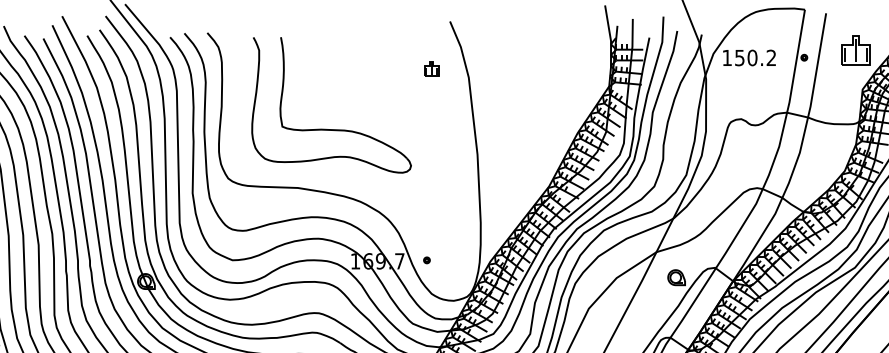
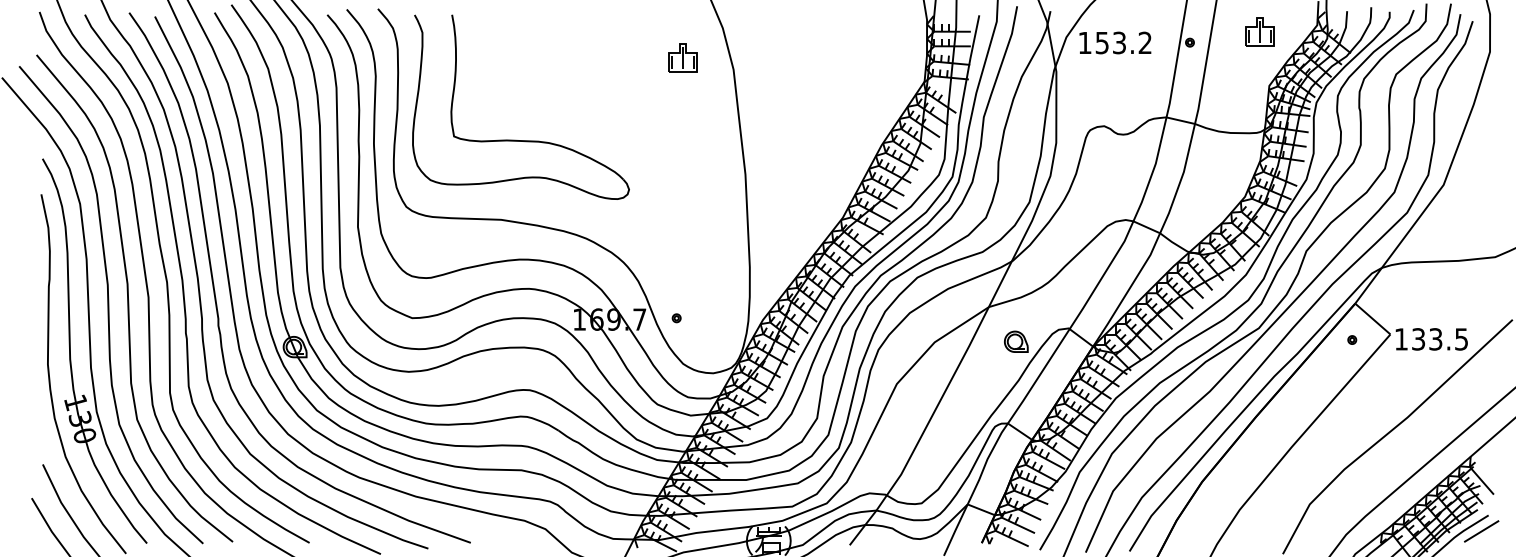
part: (855, 49) -> (1259, 31), size x0.71
text: (752, 57) -> (1119, 42), 150.2 -> 153.2
part: (431, 68) -> (682, 57), size x1.43
part: (328, 128) -> (516, 139), moved

